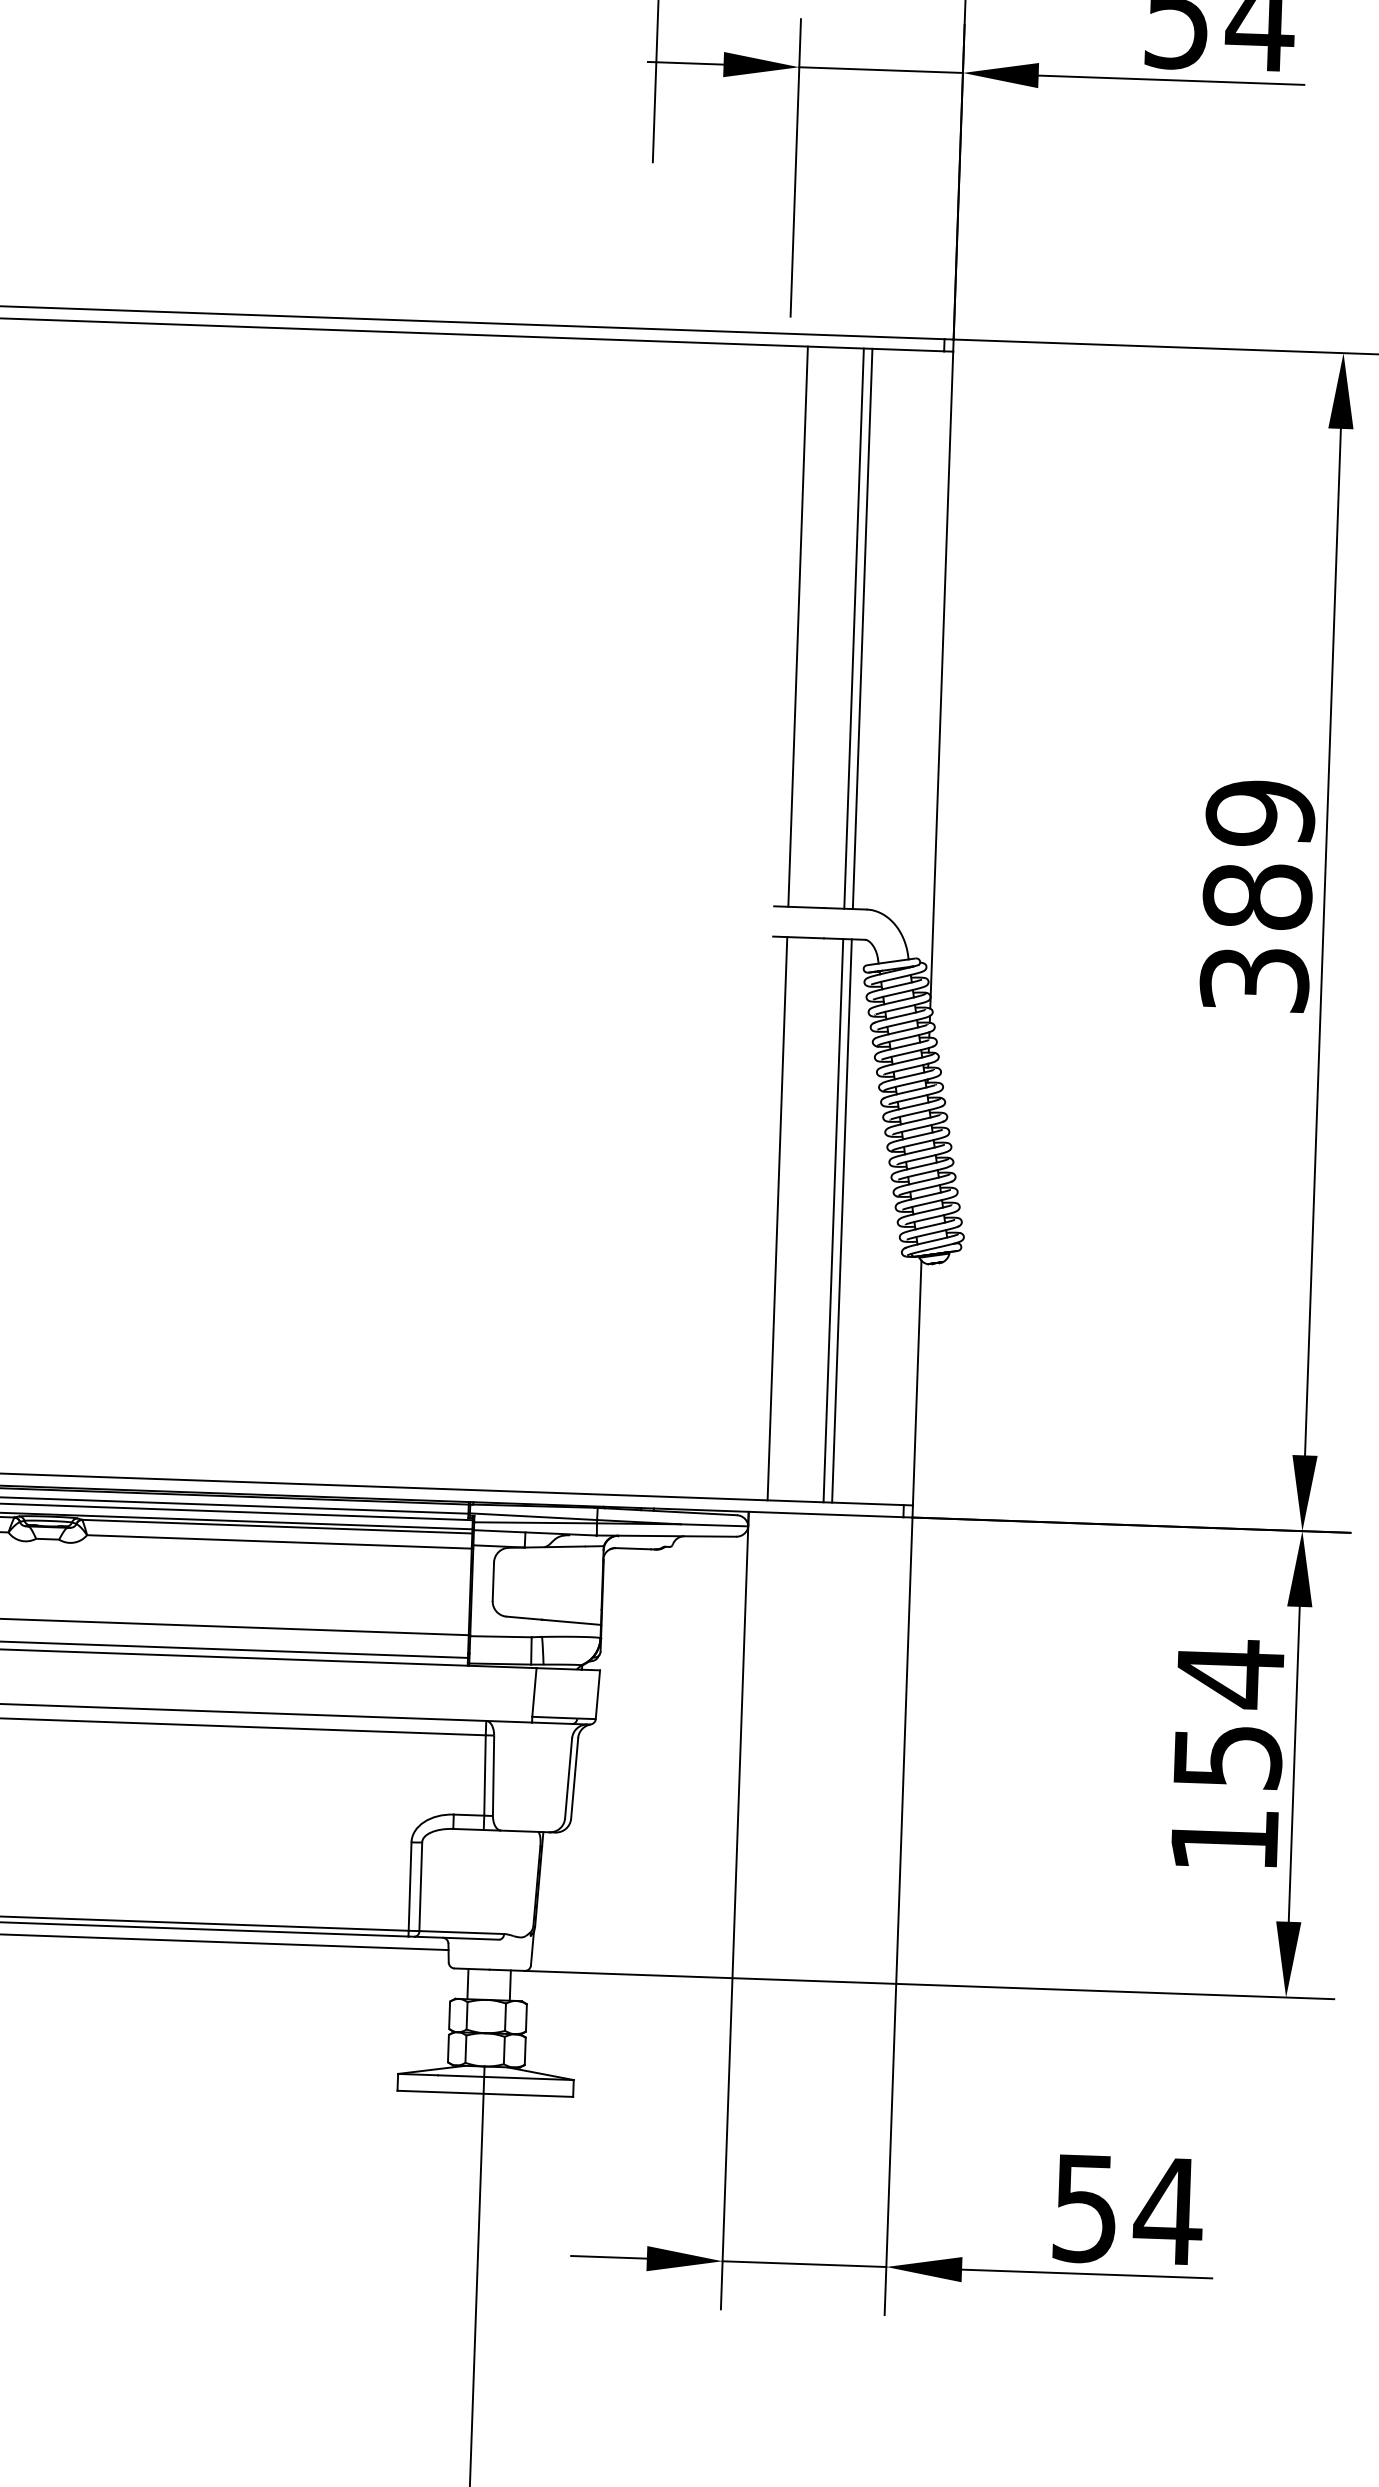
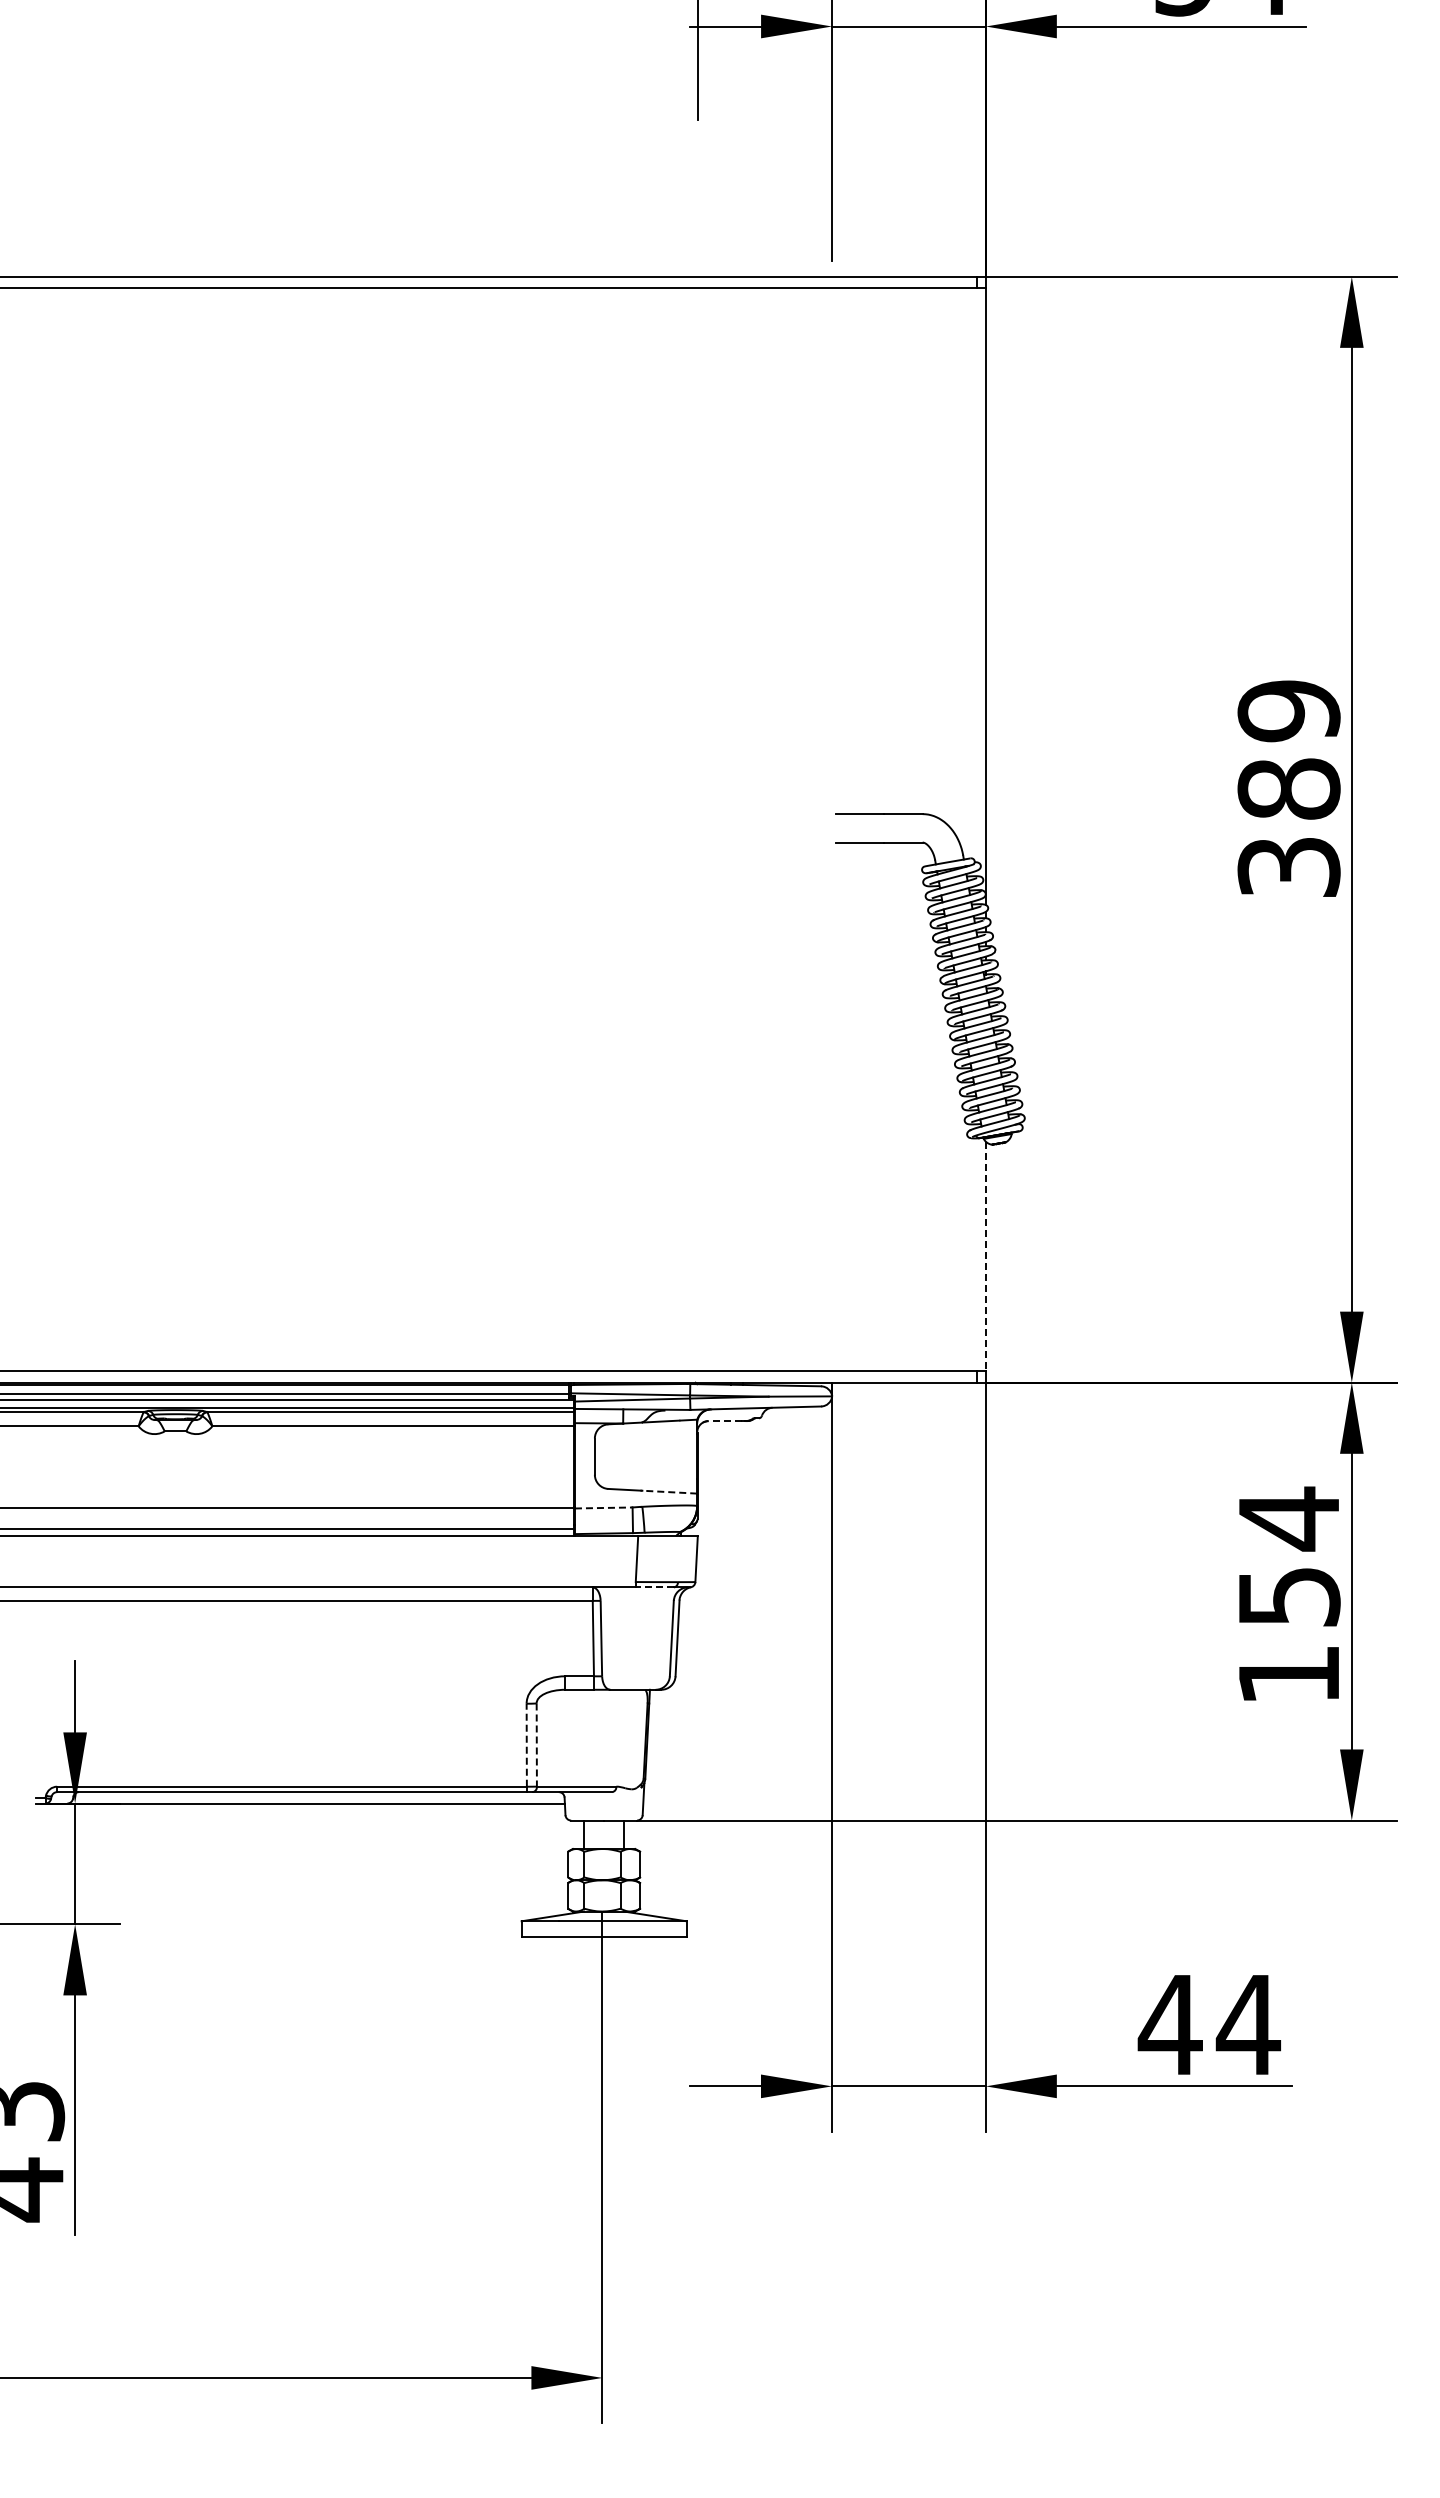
line: (798, 627) -> (849, 551), removed
line: (853, 629) -> (901, 551), removed
line: (862, 629) -> (909, 551), removed
line: (777, 1218) -> (849, 1106), removed
line: (833, 1220) -> (901, 1106), removed
line: (841, 1220) -> (909, 1106), removed
line: (916, 1383) -> (985, 1256), solid -> dashed
line: (633, 1549) -> (725, 1421), solid -> dashed
line: (571, 1622) -> (669, 1492), solid -> dashed
line: (500, 1636) -> (603, 1507), solid -> dashed
line: (552, 1723) -> (654, 1587), solid -> dashed
line: (409, 1885) -> (526, 1744), solid -> dashed
line: (420, 1887) -> (536, 1745), solid -> dashed
text: (1084, 2209) -> (1169, 2025), 54 -> 44

